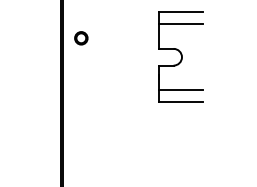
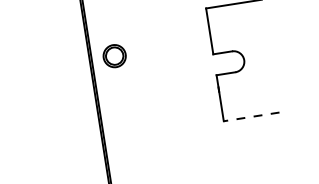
line: (180, 24) -> (235, 19), removed
circle: (81, 38) -> (115, 56), size x1.4
line: (180, 90) -> (248, 102), removed
line: (180, 102) -> (251, 117), solid -> dashed

